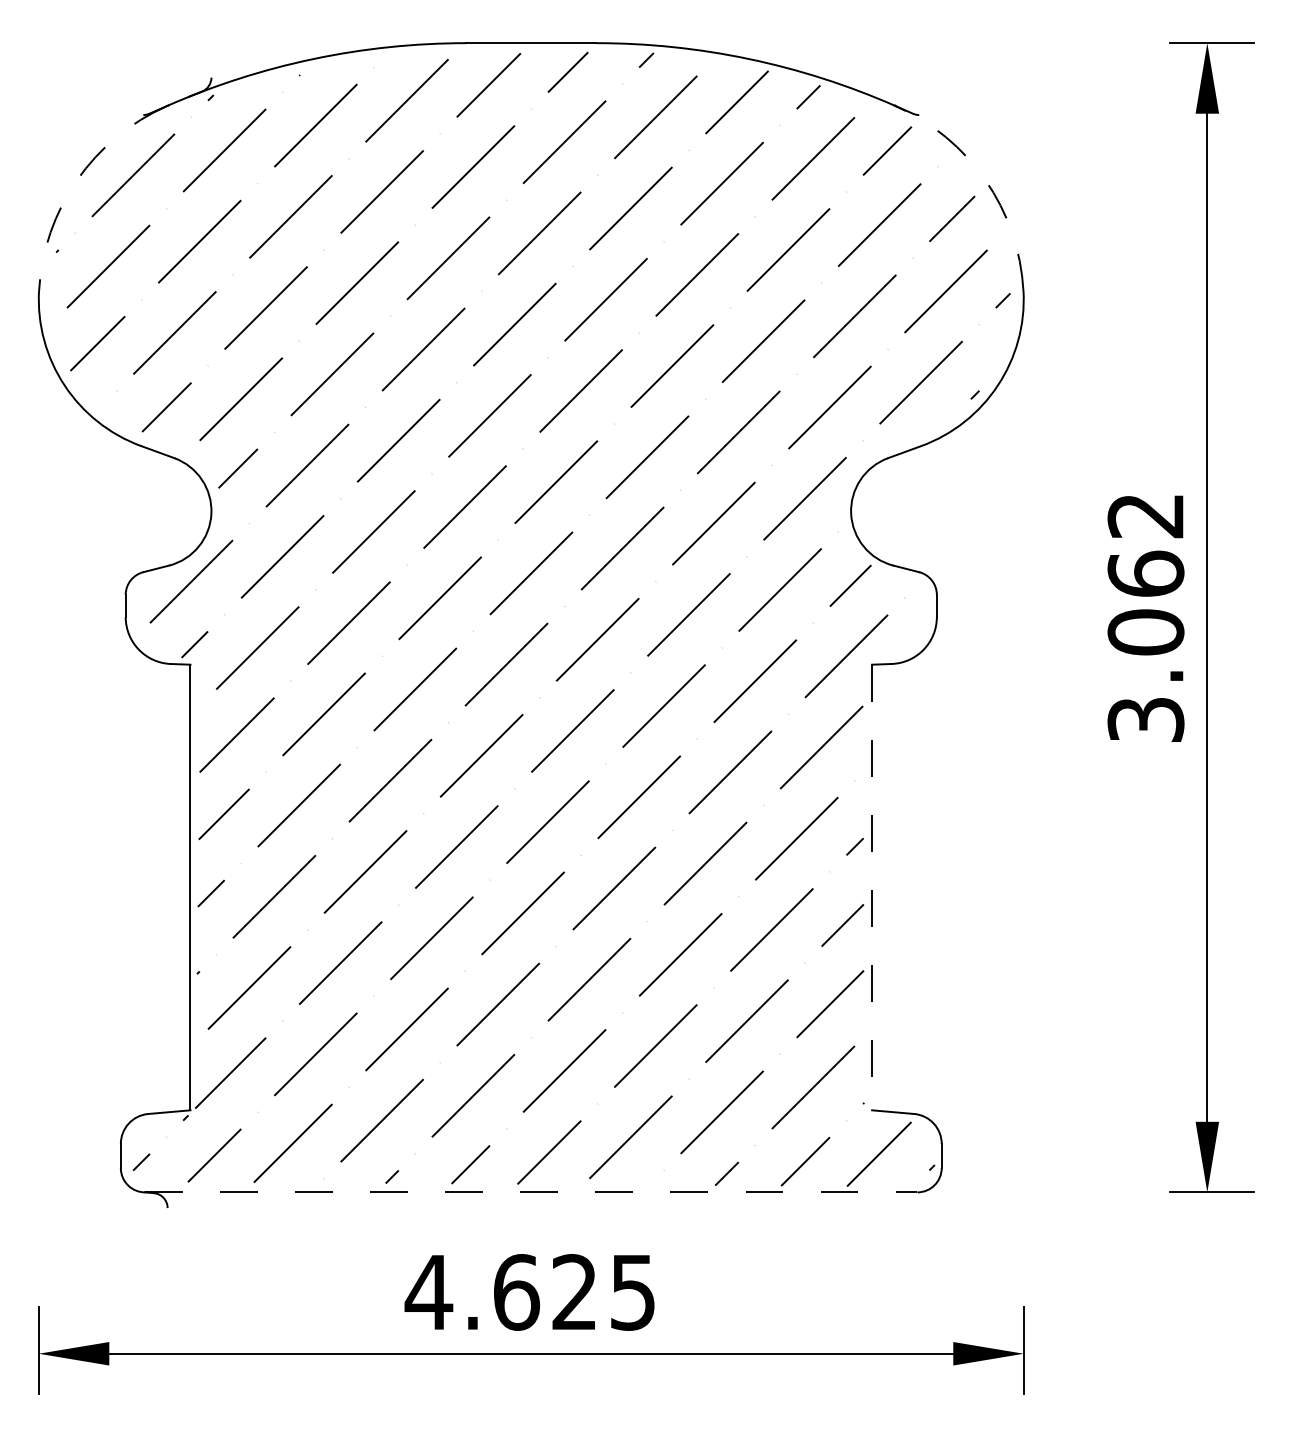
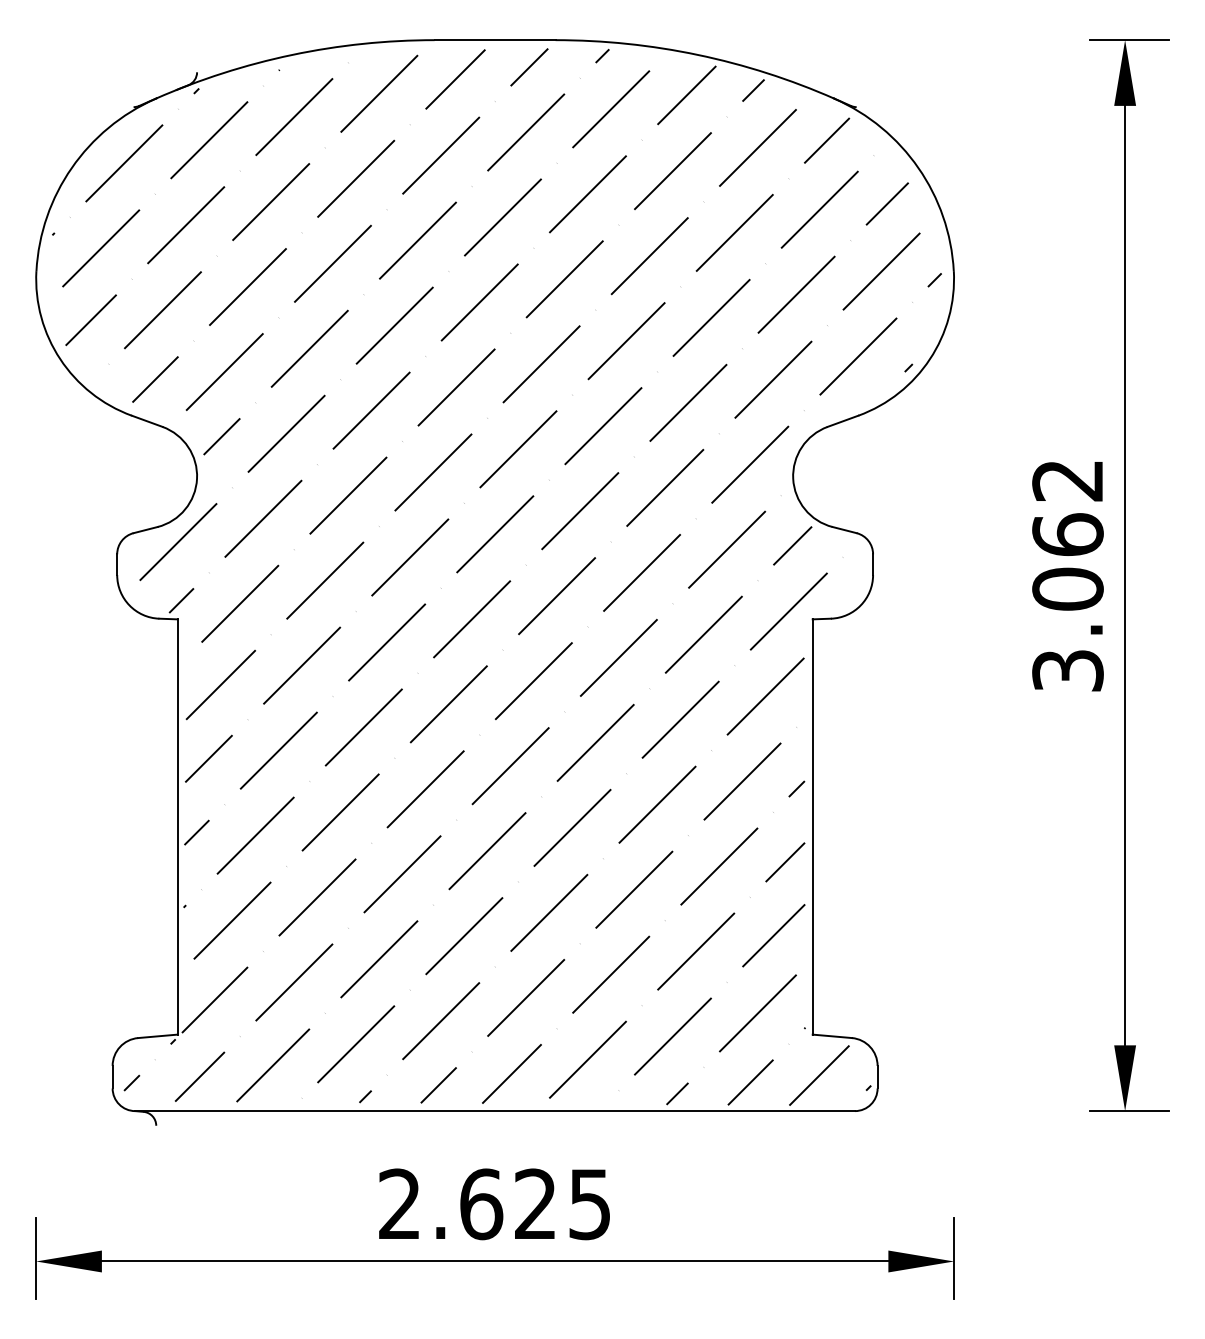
arc: (76, 180) -> (71, 168), dashed -> solid
arc: (985, 180) -> (918, 168), dashed -> solid
line: (871, 888) -> (812, 827), dashed -> solid
line: (531, 1192) -> (495, 1111), dashed -> solid
text: (428, 1291) -> (399, 1203), 4.625 -> 2.625

